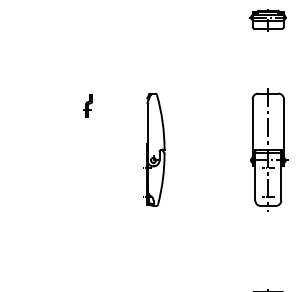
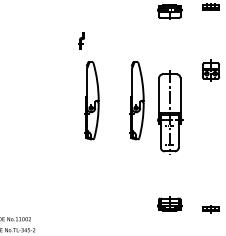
part: (88, 105) -> (81, 40), moved
part: (219, 149) -> (136, 100), added
part: (269, 149) -> (170, 112), moved

